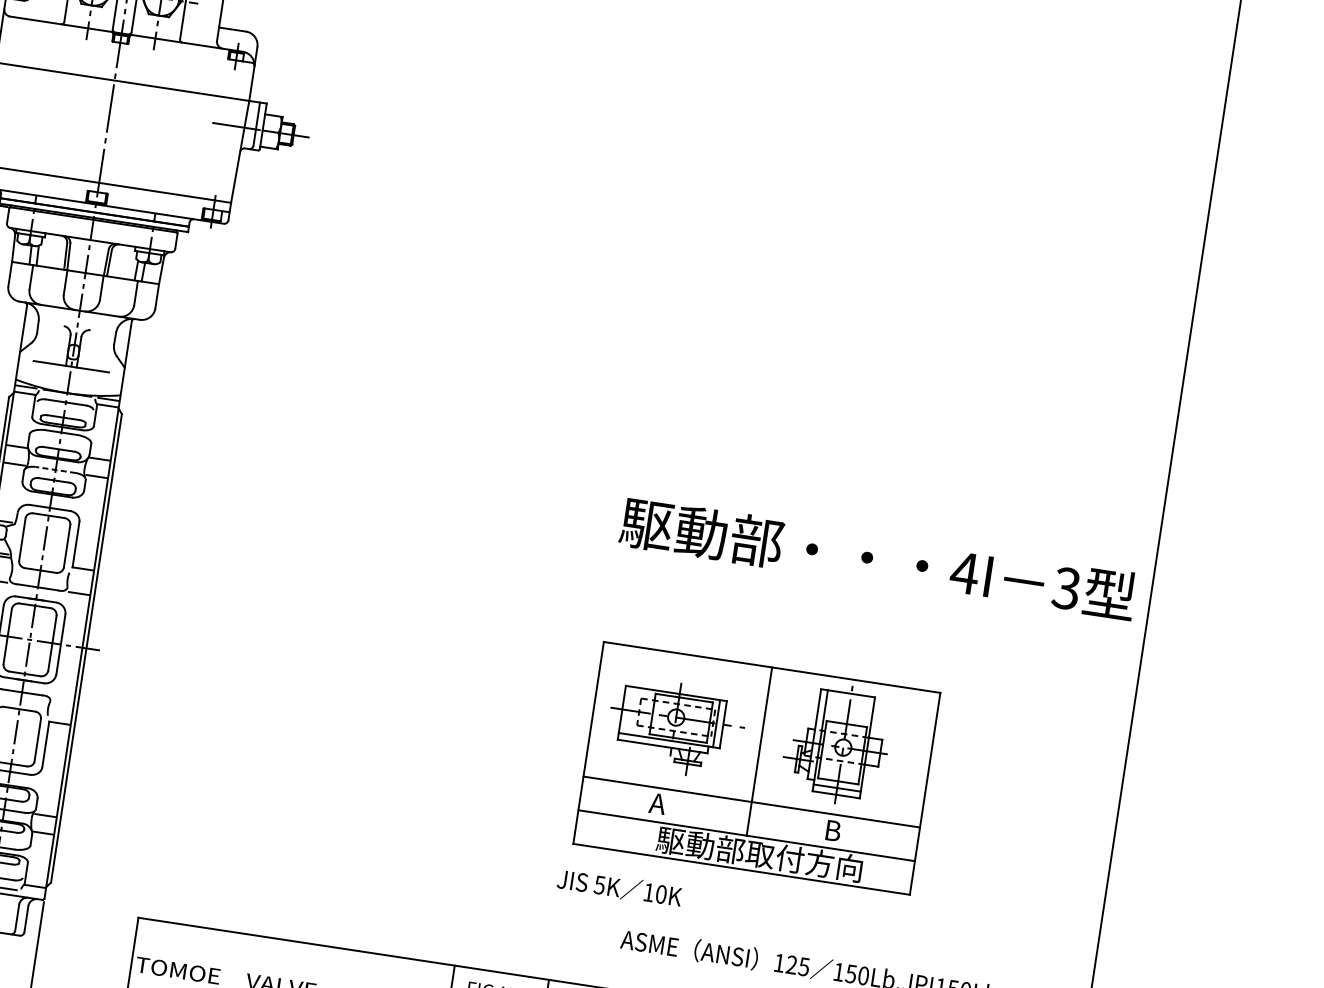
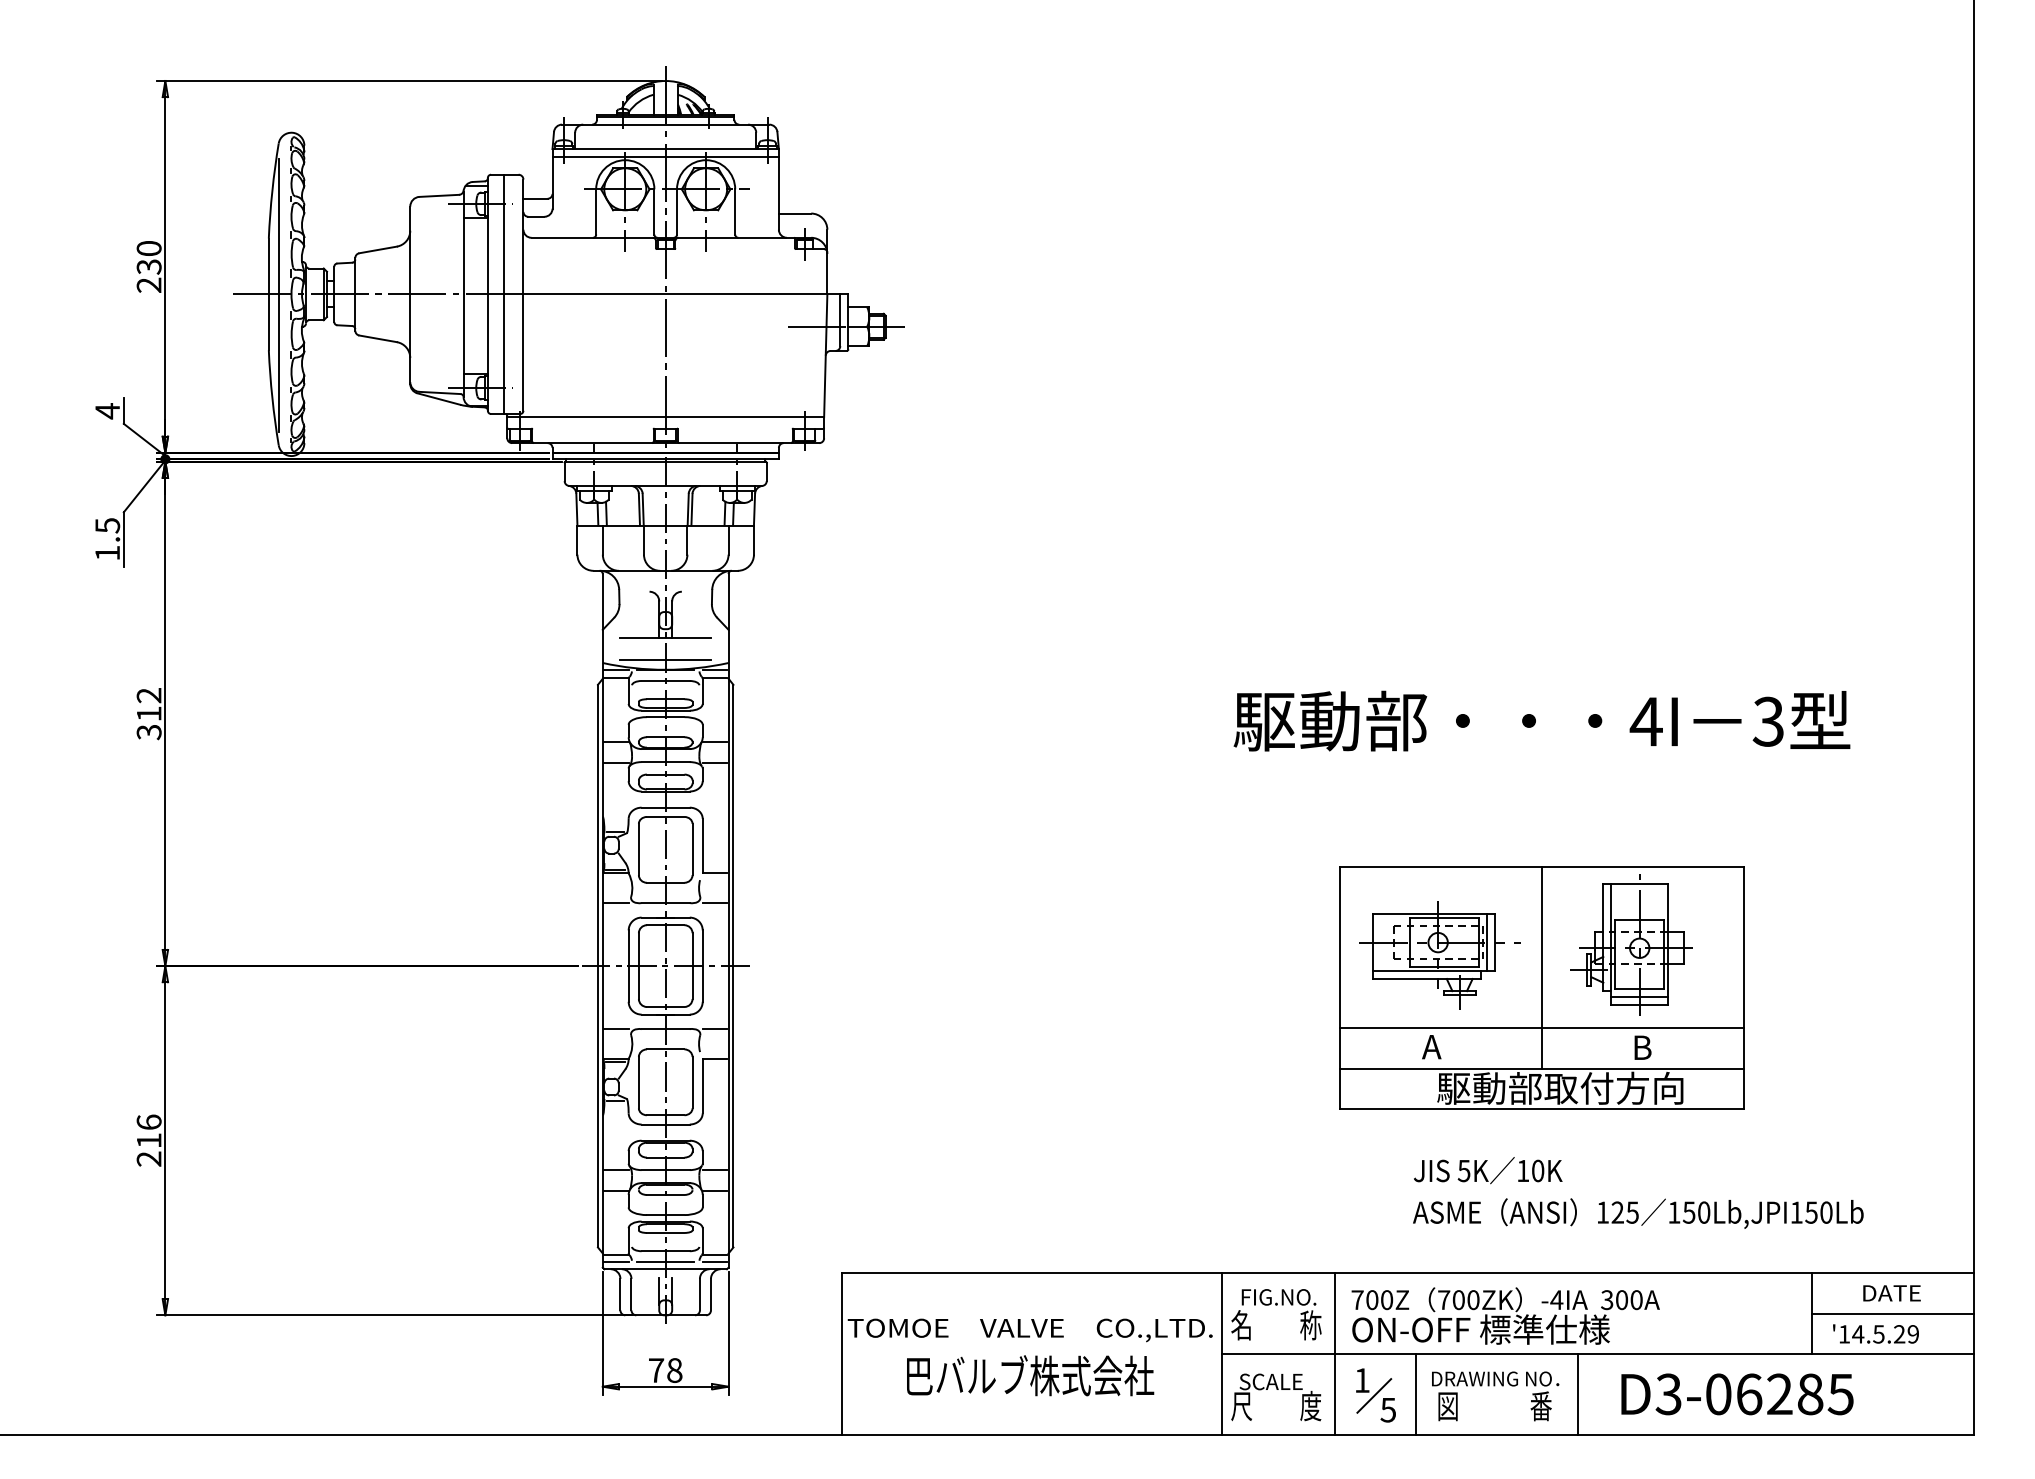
line: (68, 384) -> (665, 659), added
line: (55, 470) -> (665, 762), dashed -> solid
text: (877, 558) -> (1541, 720), moved
line: (62, 698) -> (714, 1029), added
text: (620, 887) -> (1488, 1170), moved
line: (33, 892) -> (714, 1262), added

